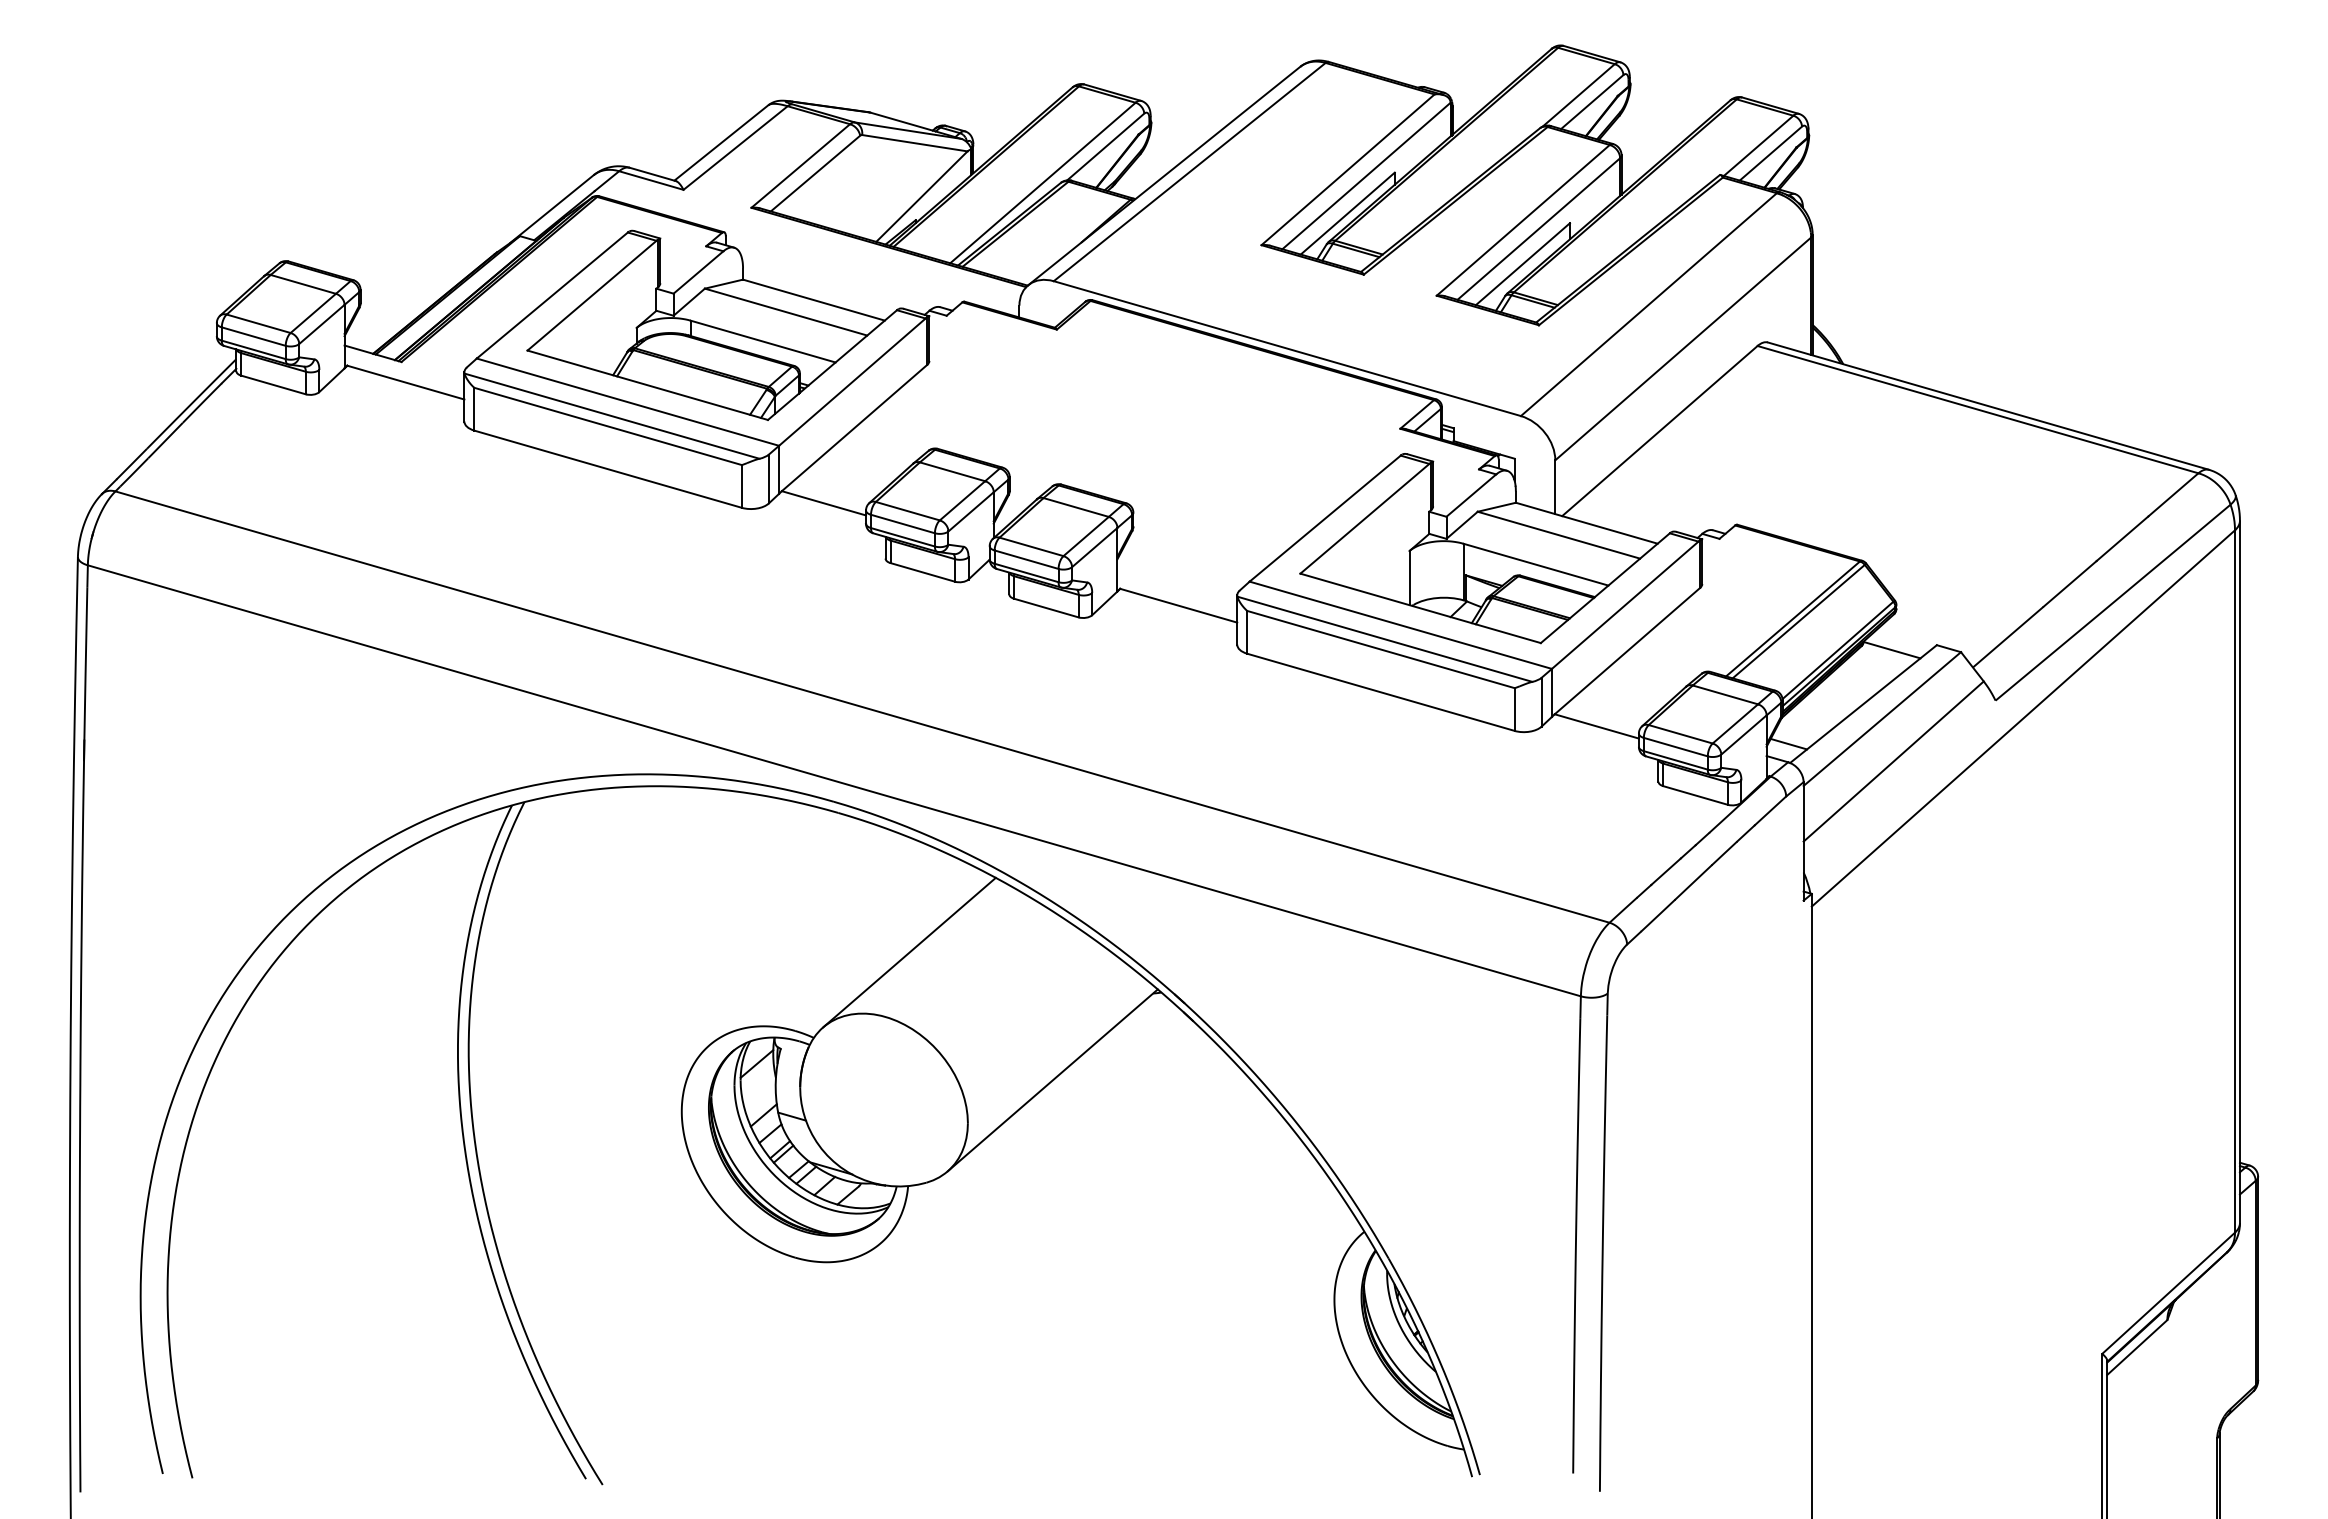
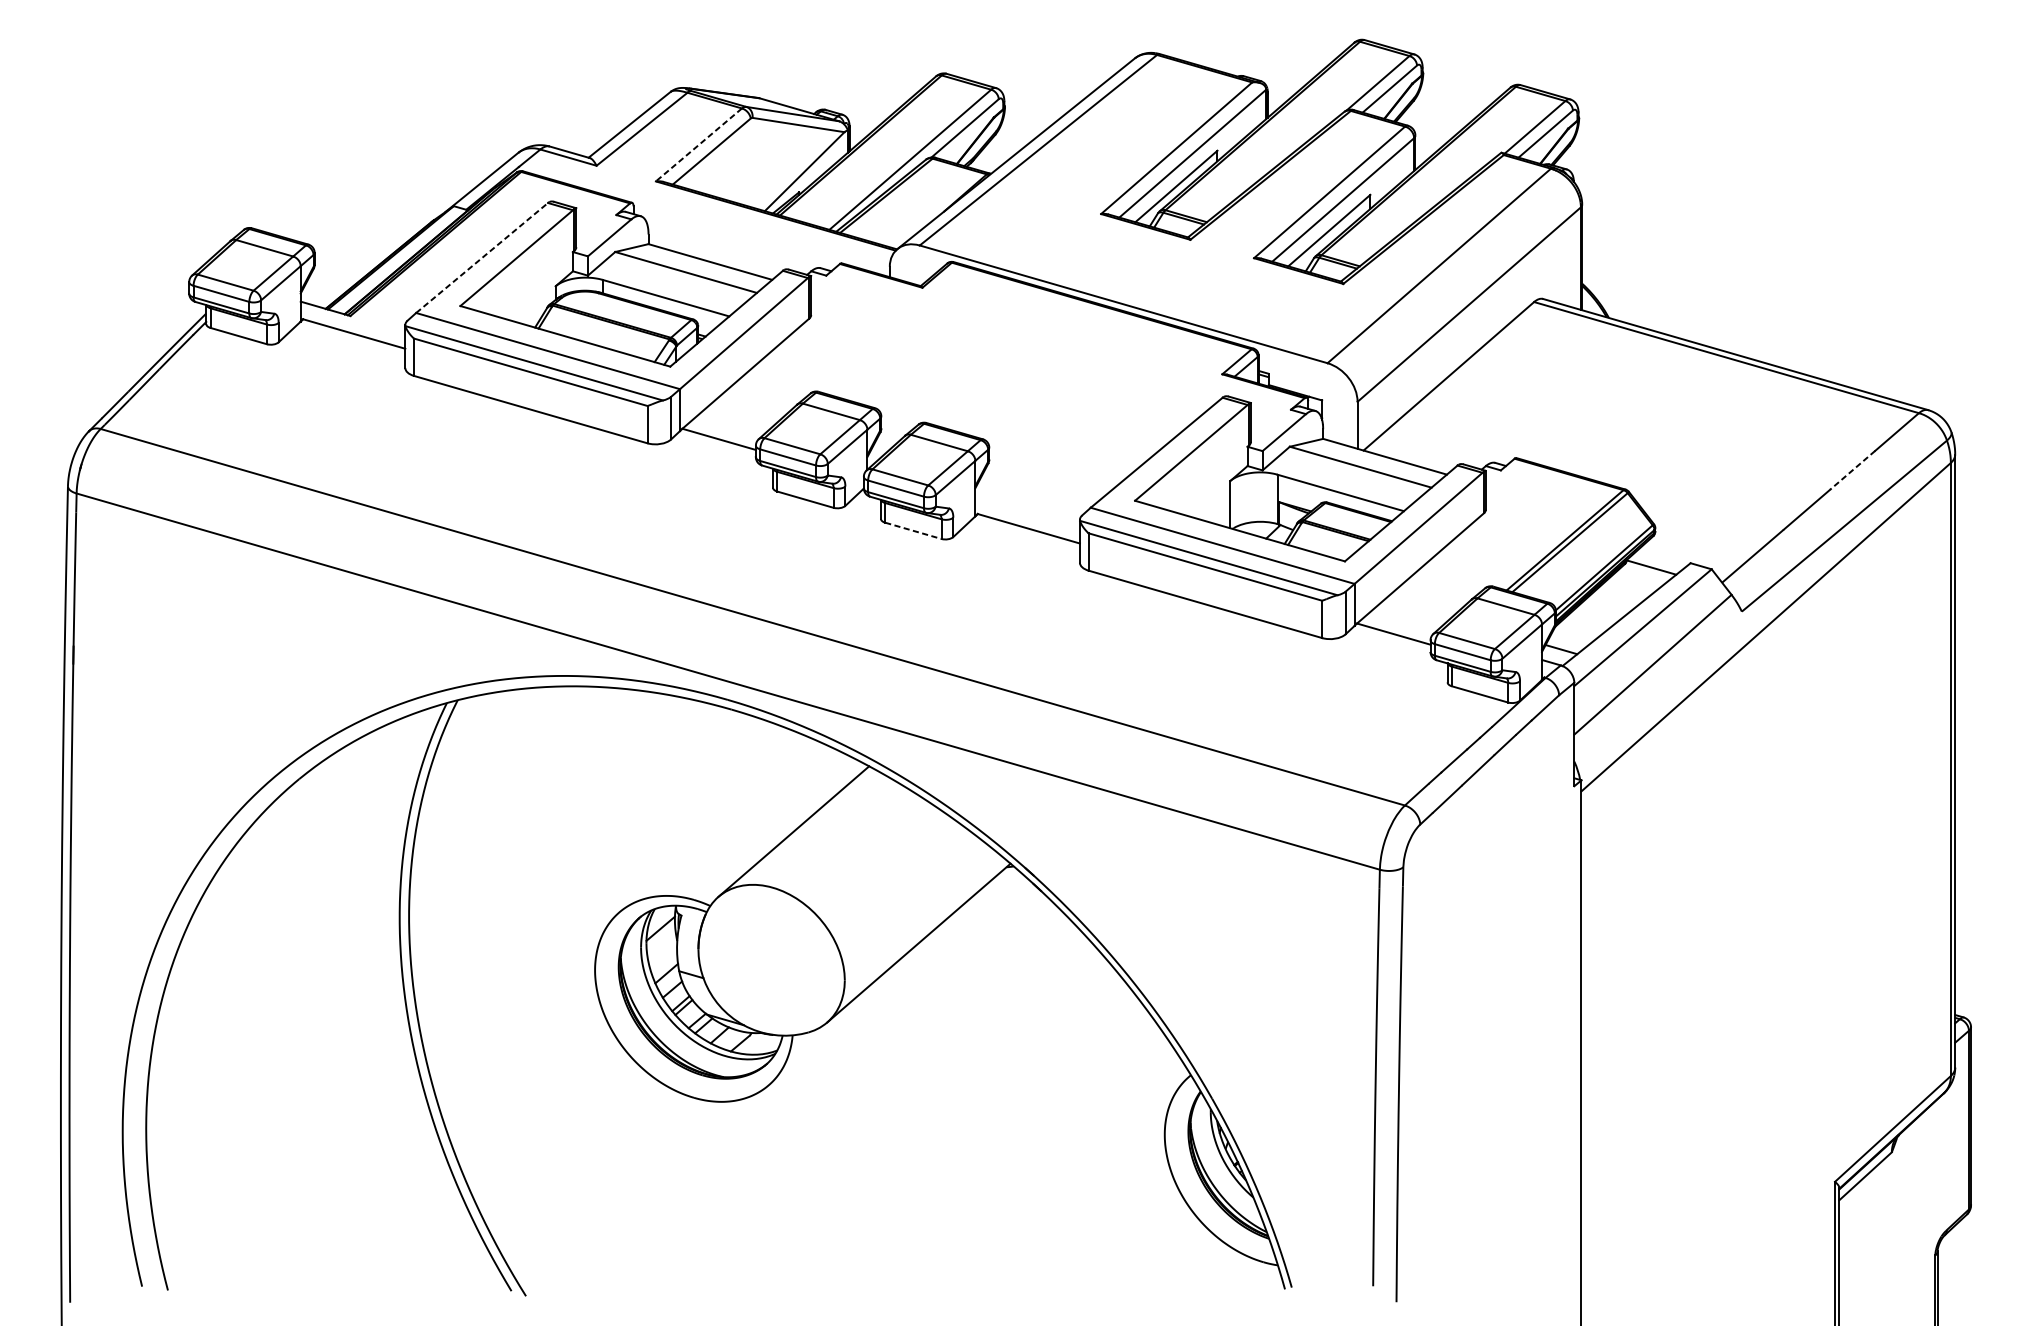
line: (800, 166) -> (698, 145), solid -> dashed
line: (552, 295) -> (482, 257), solid -> dashed
line: (2122, 539) -> (1852, 470), solid -> dashed
line: (1046, 608) -> (913, 531), solid -> dashed

